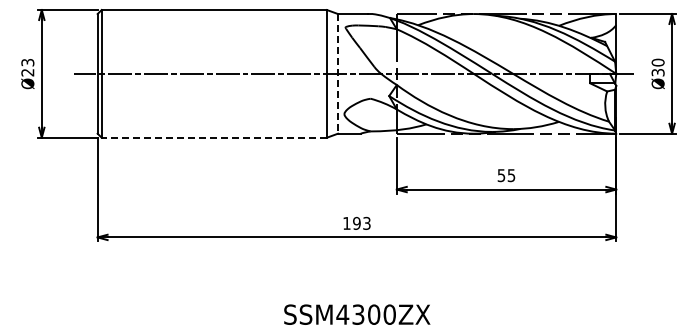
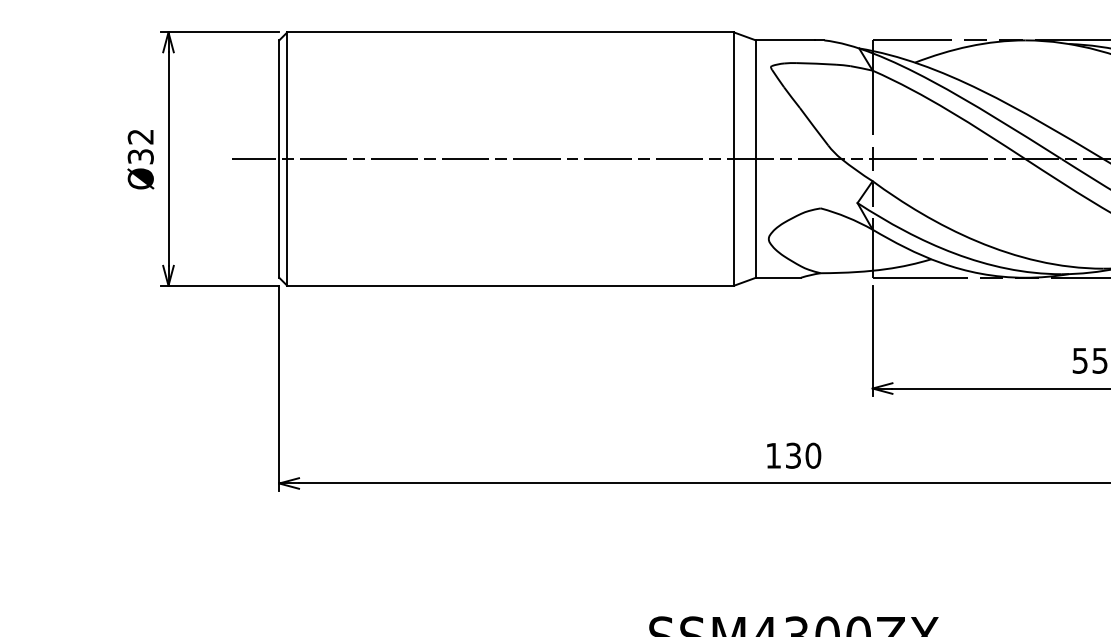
text: (27, 67) -> (140, 146), Ø23 -> Ø32
line: (338, 73) -> (756, 158), dashed -> solid
line: (214, 137) -> (511, 285), dashed -> solid
text: (361, 223) -> (802, 455), 193 -> 130

